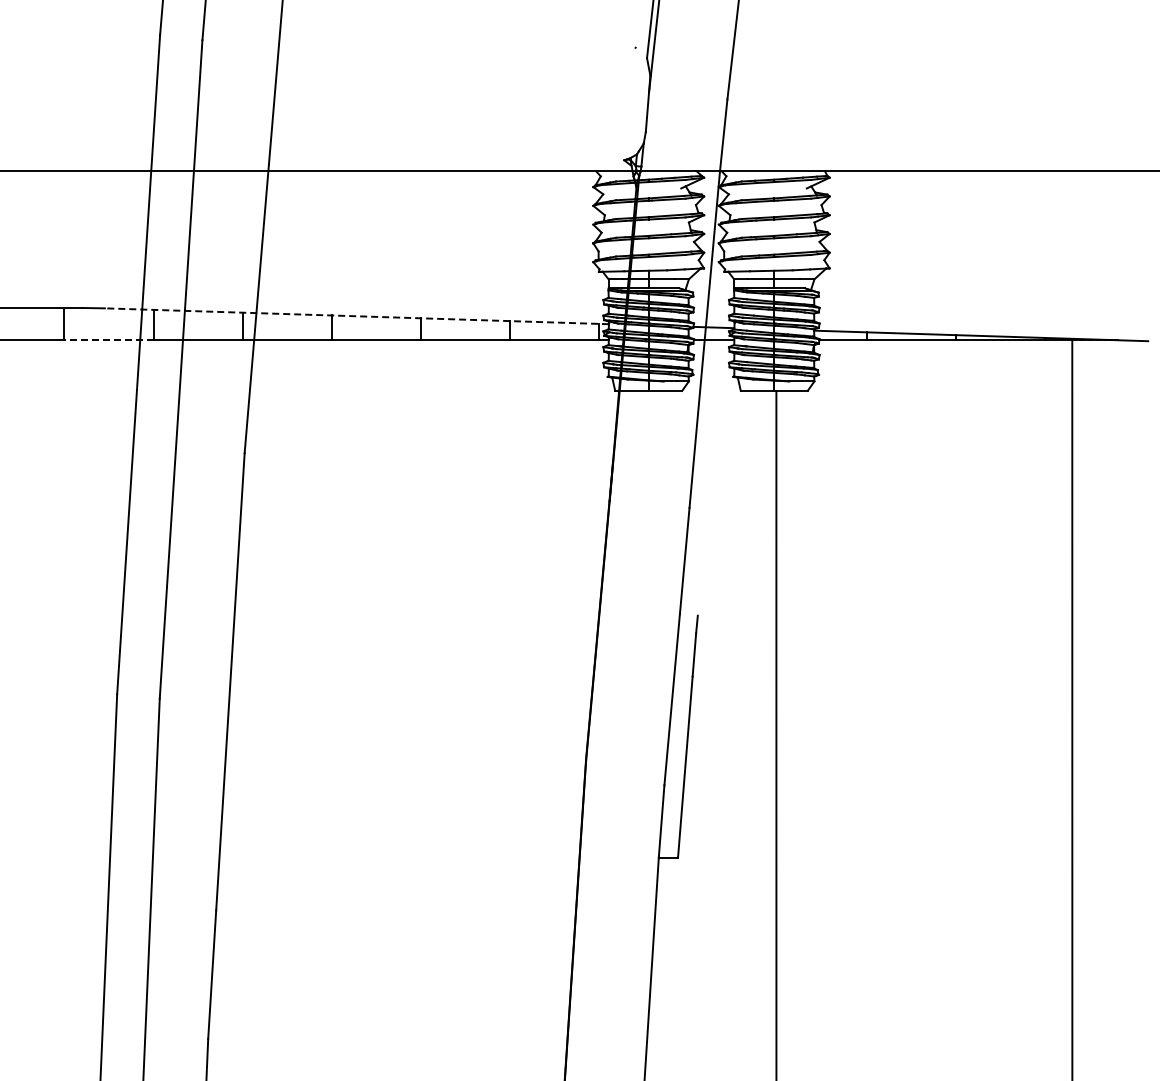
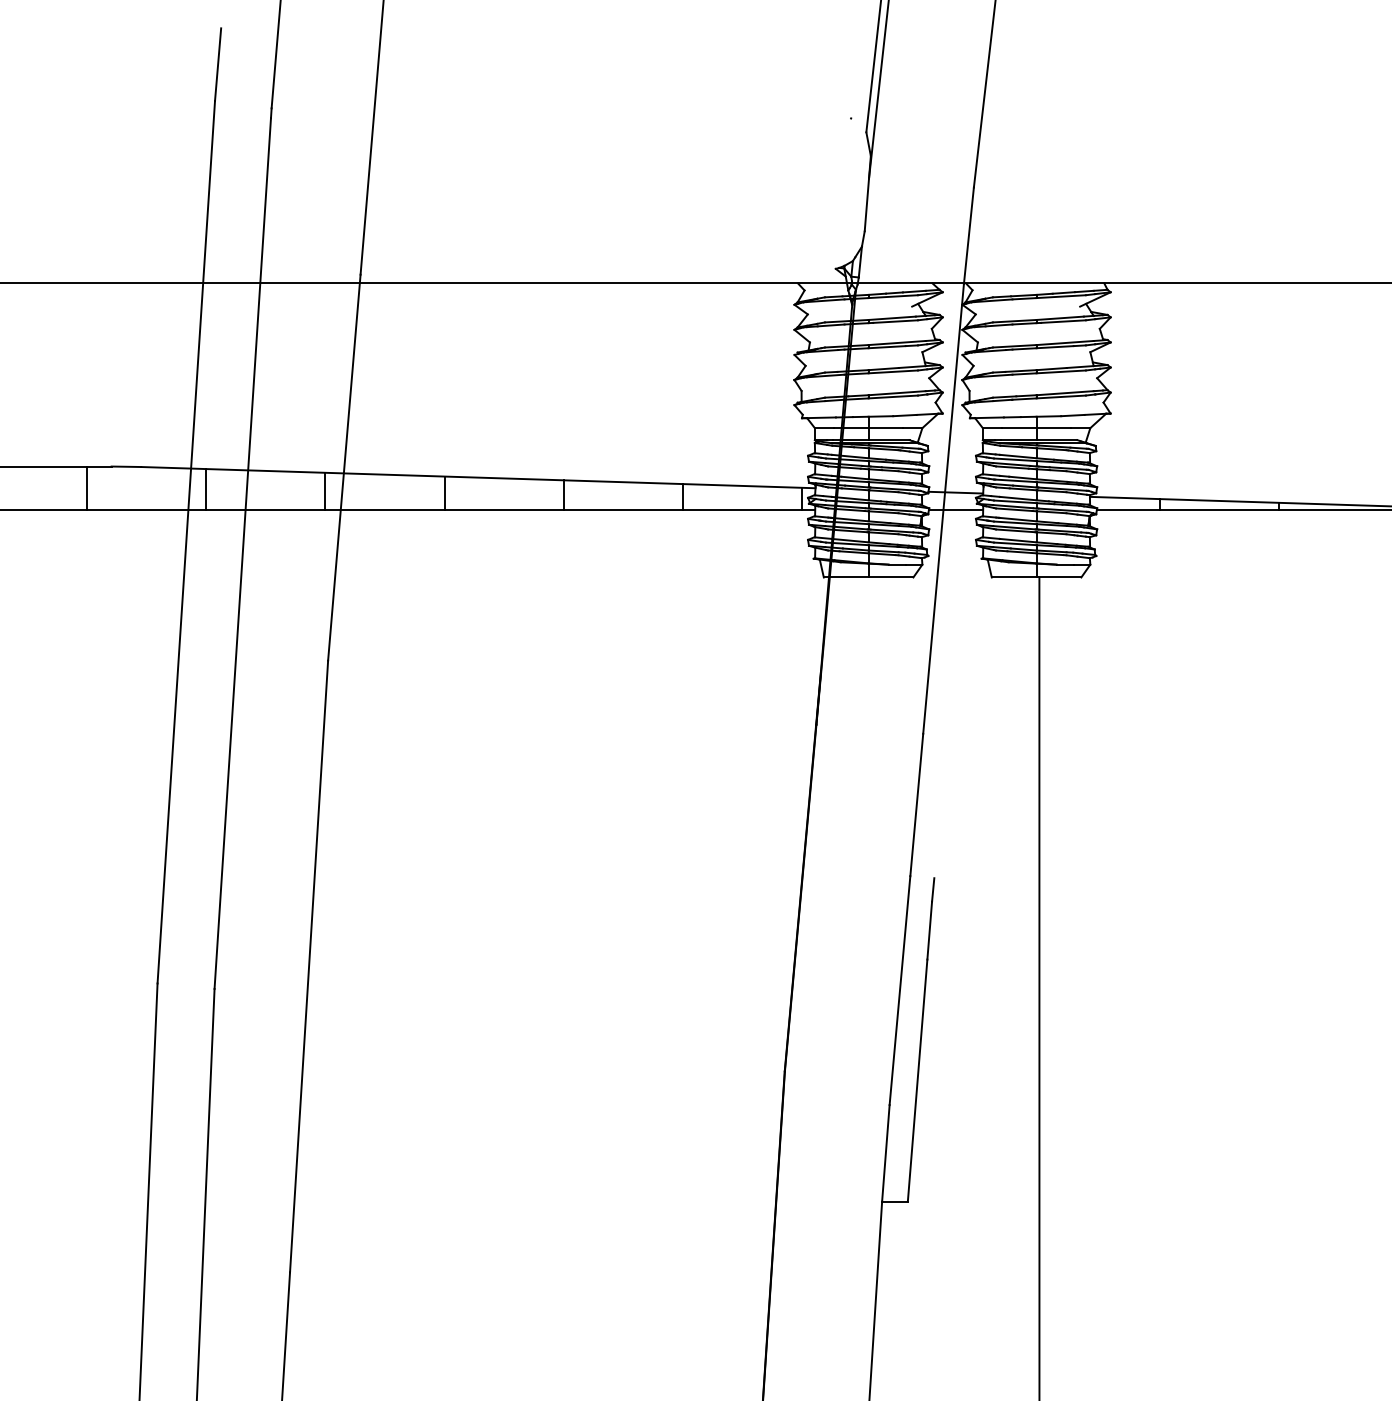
line: (356, 316) -> (477, 477), dashed -> solid
line: (109, 340) -> (147, 510), dashed -> solid

